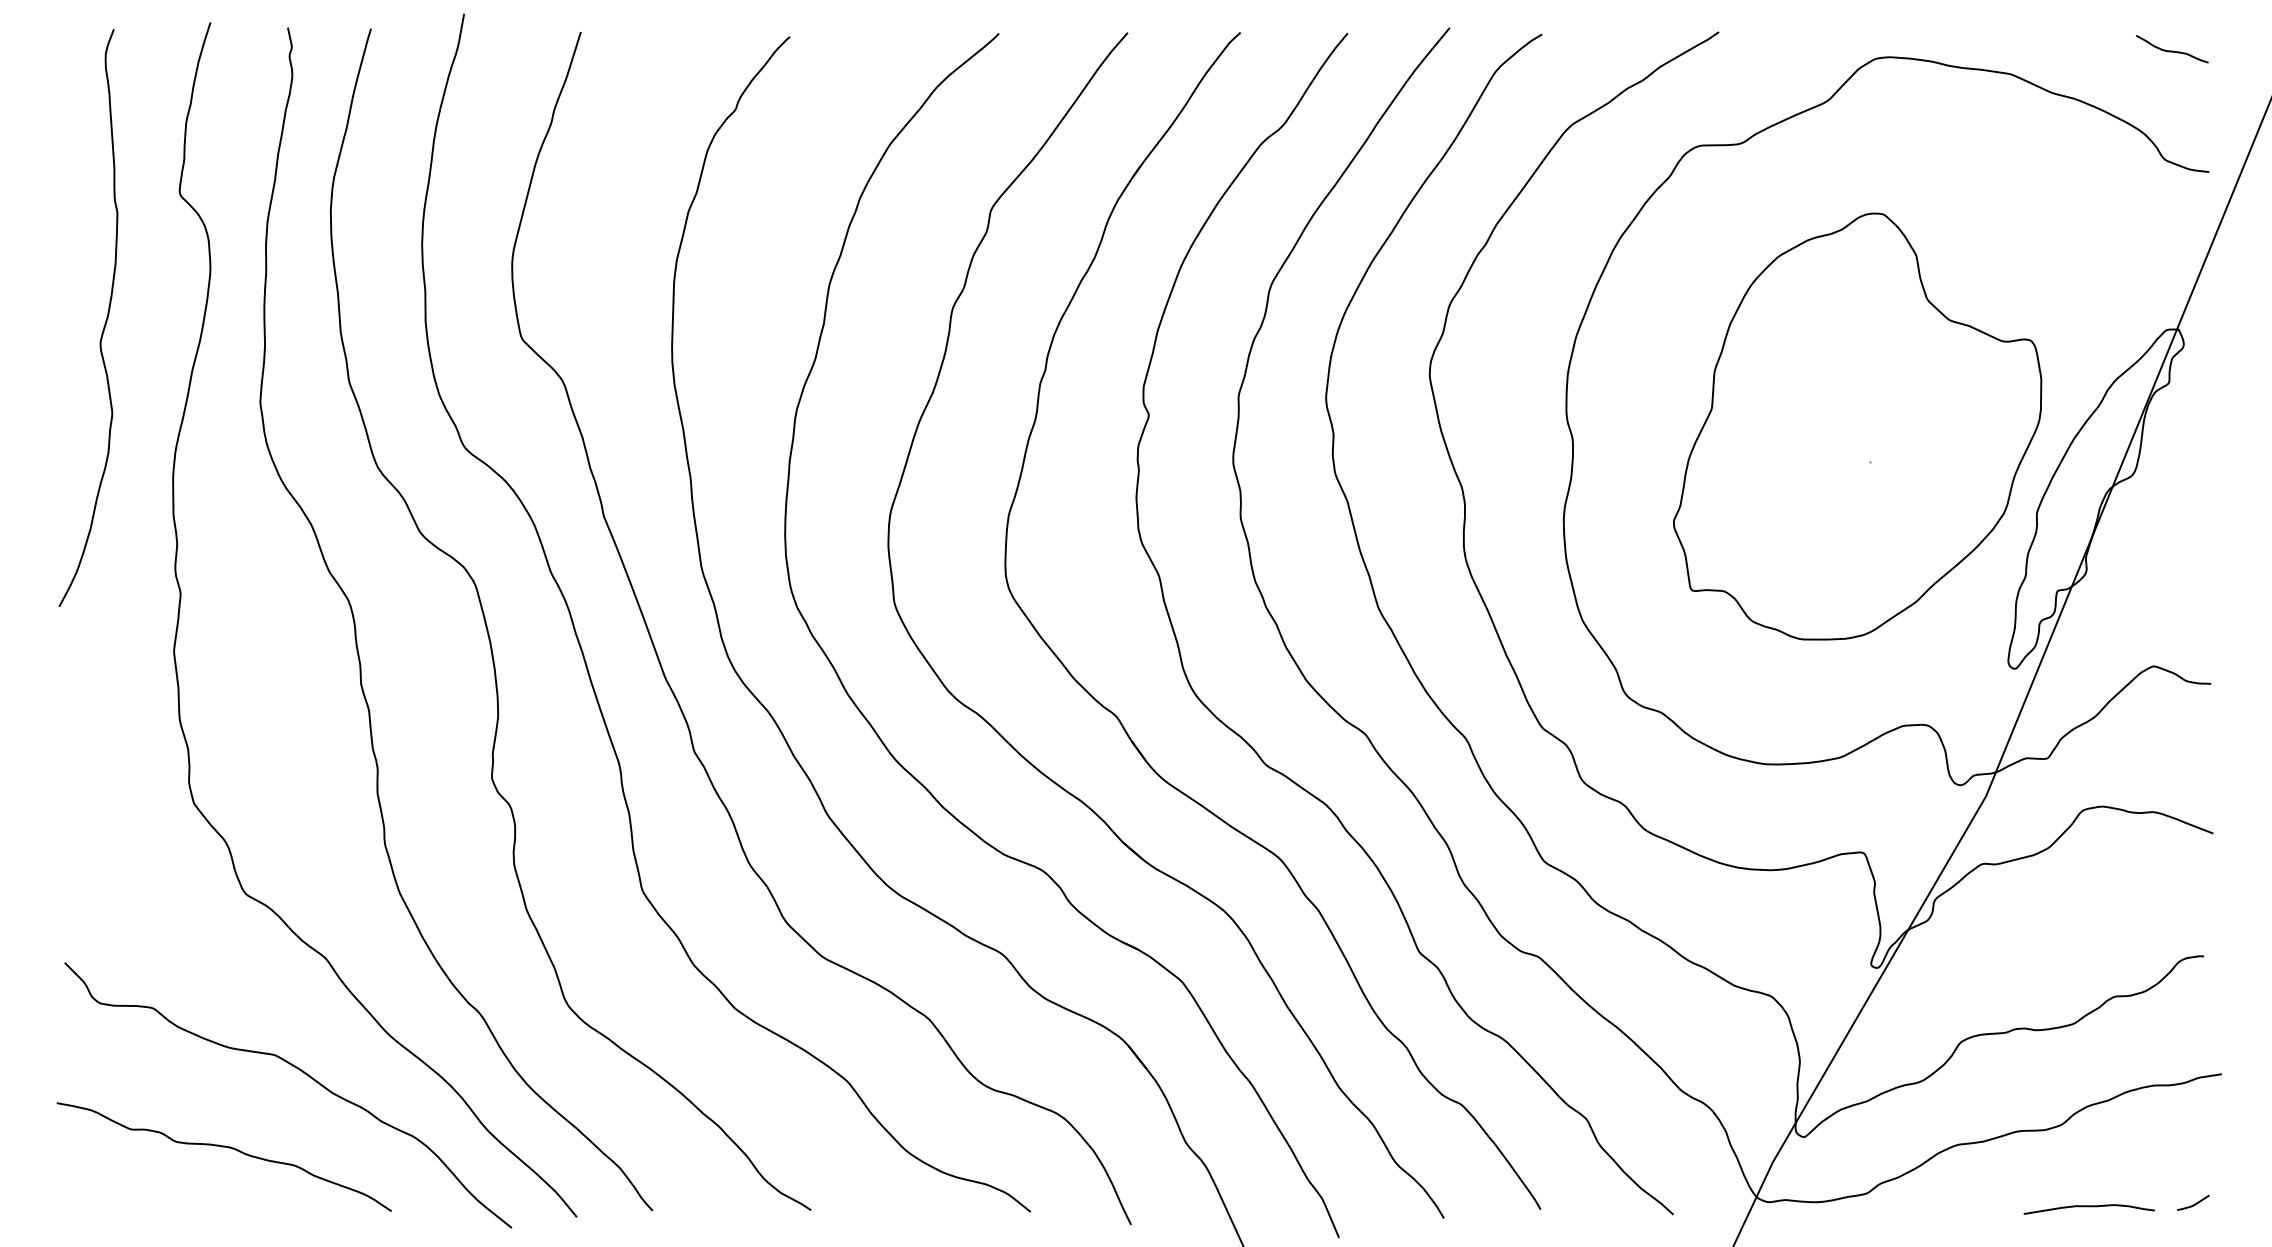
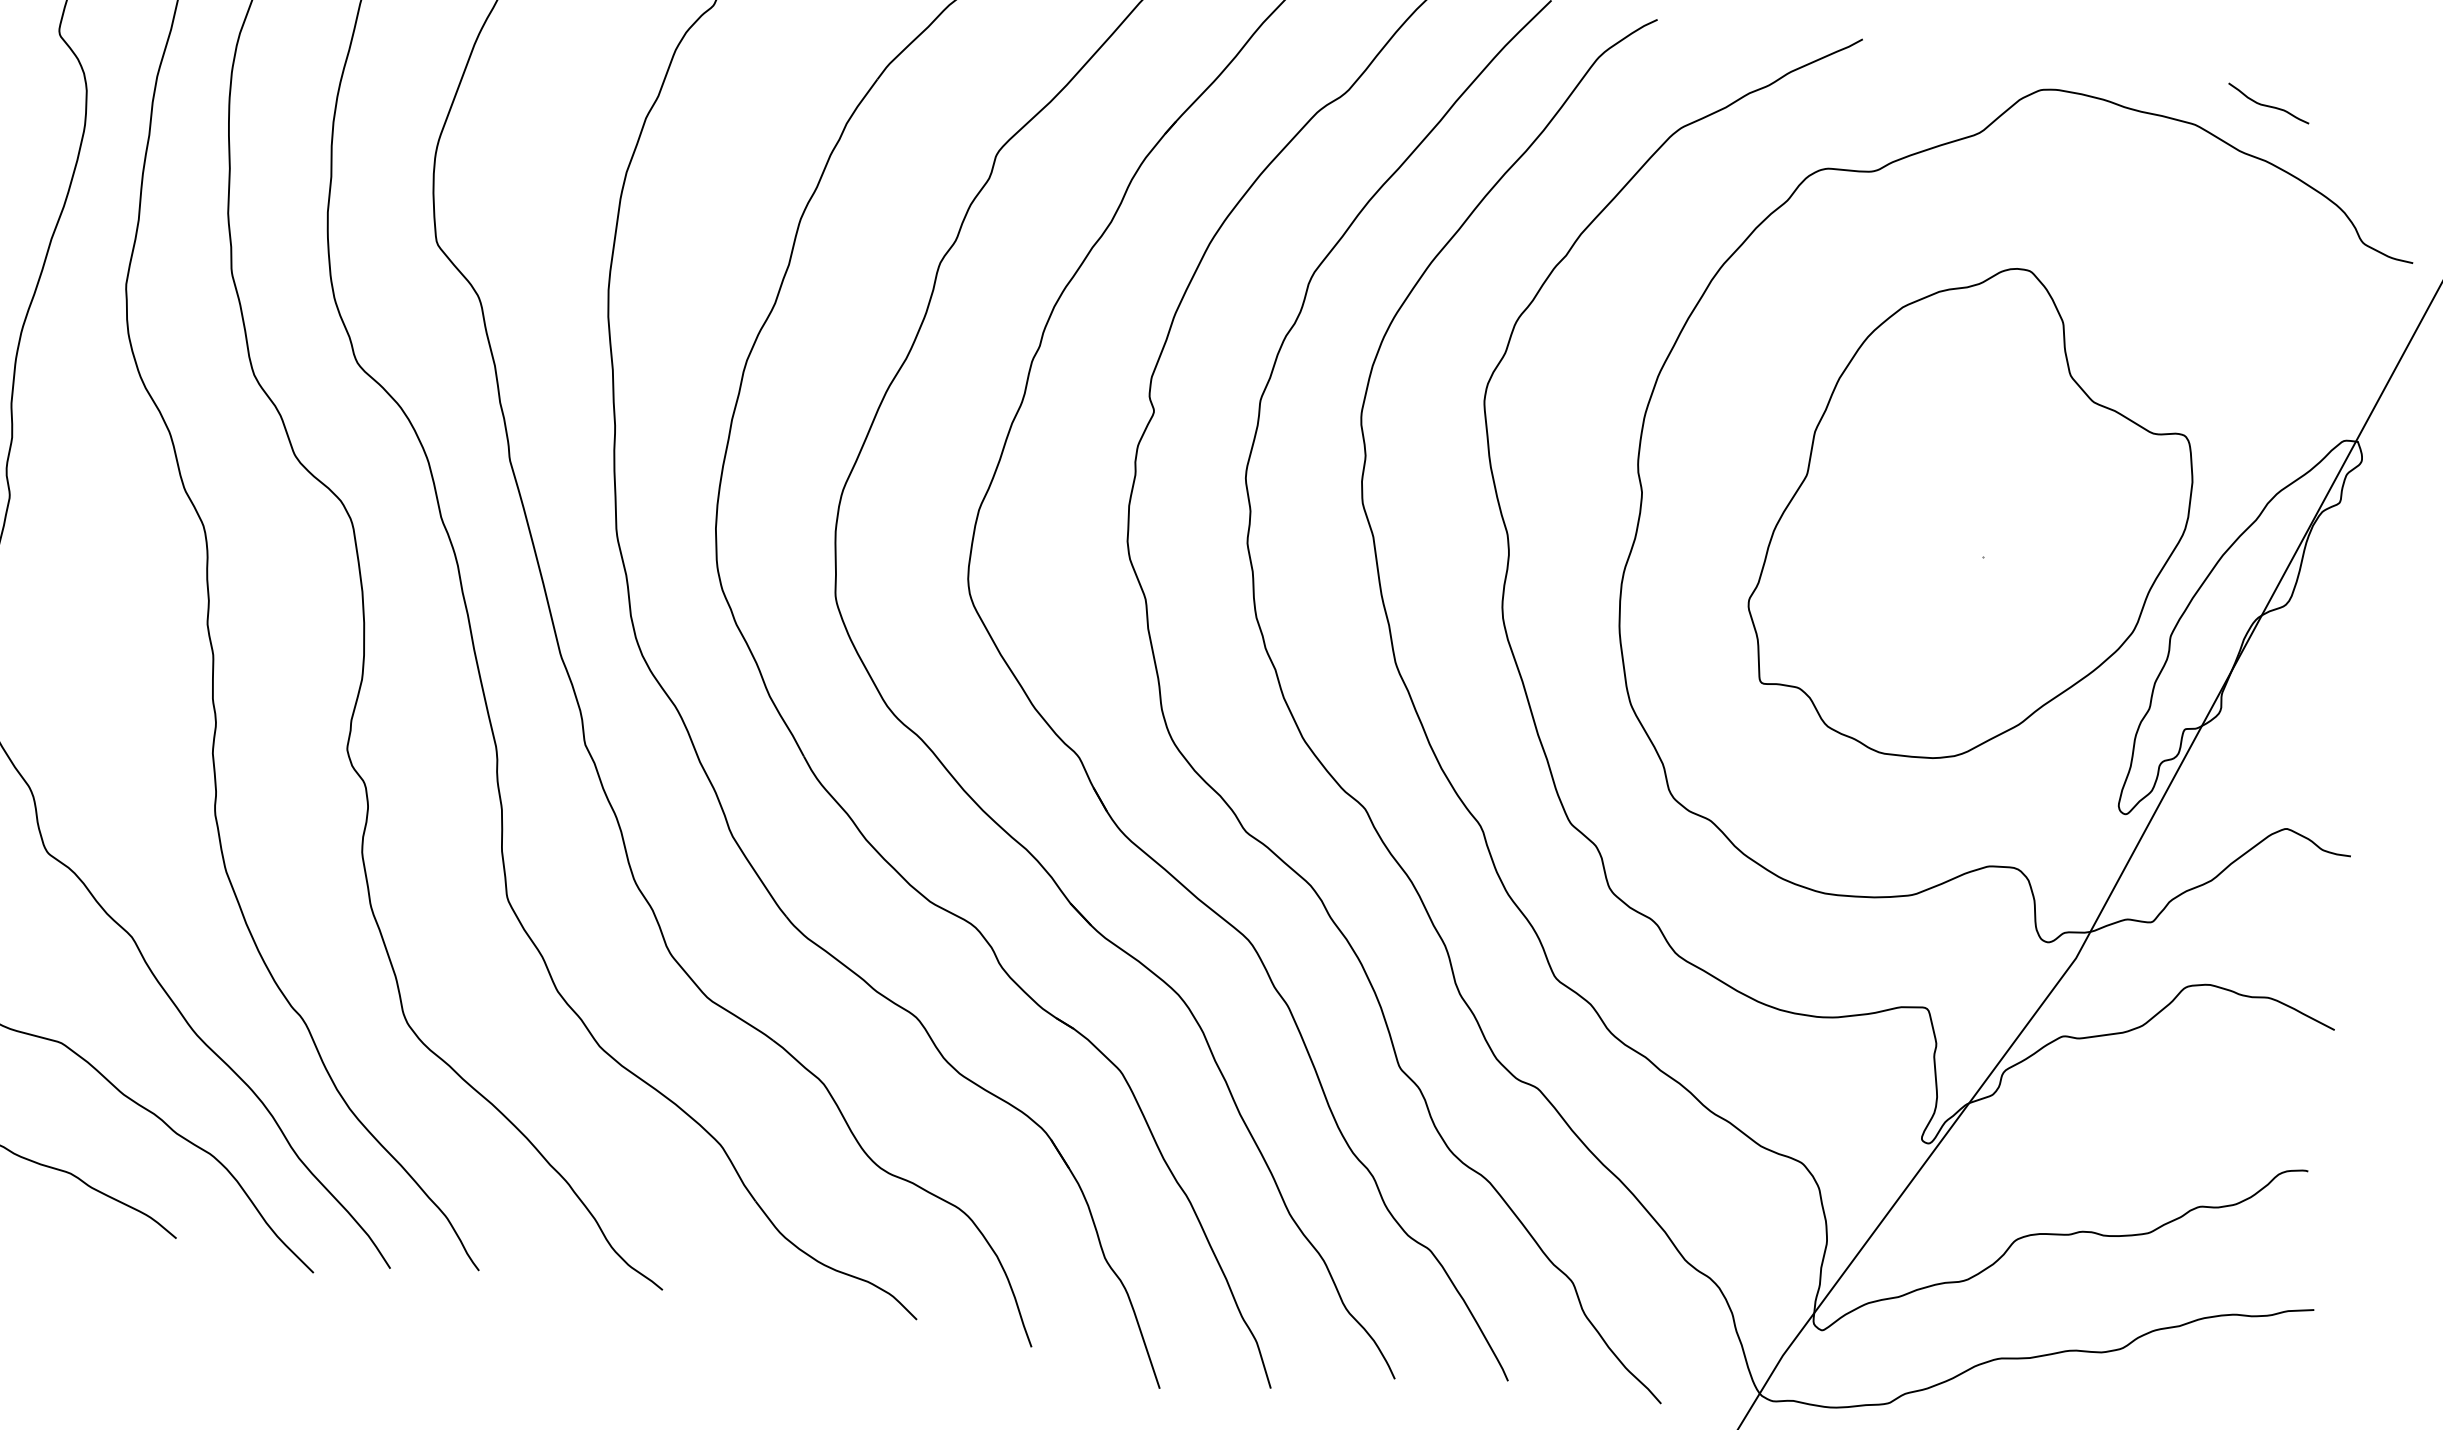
curve: (2172, 50) -> (2268, 105), moved

